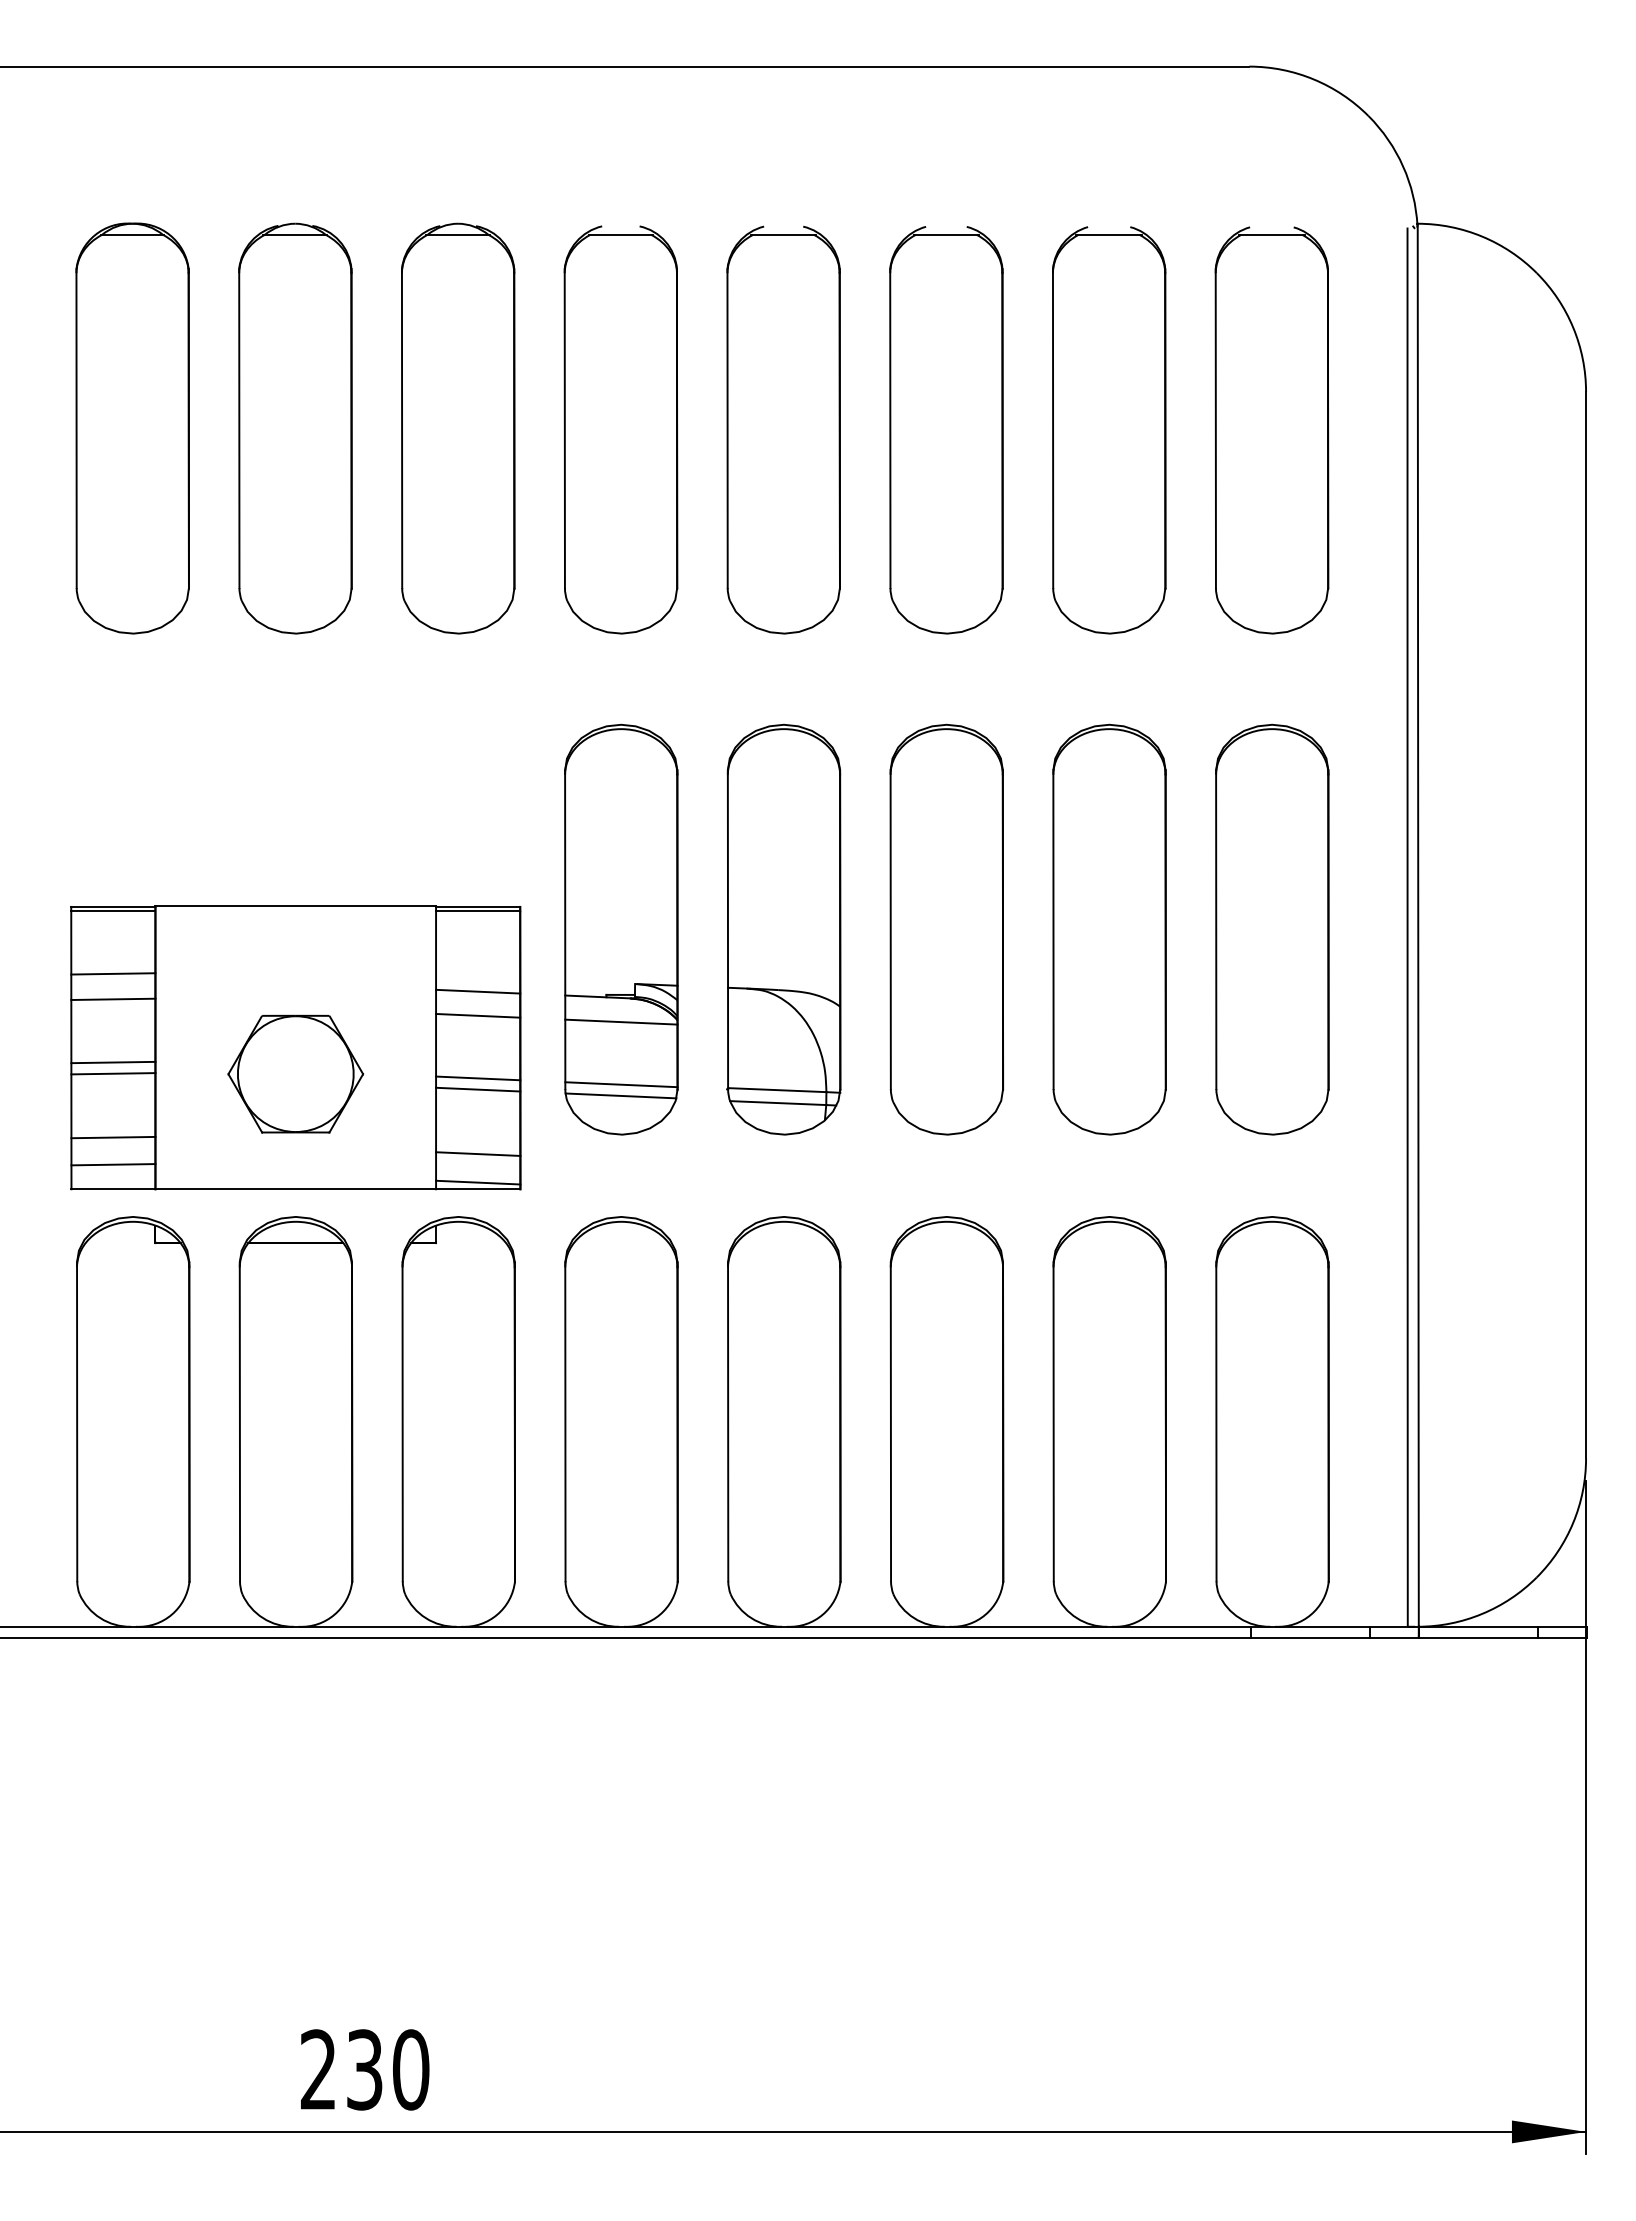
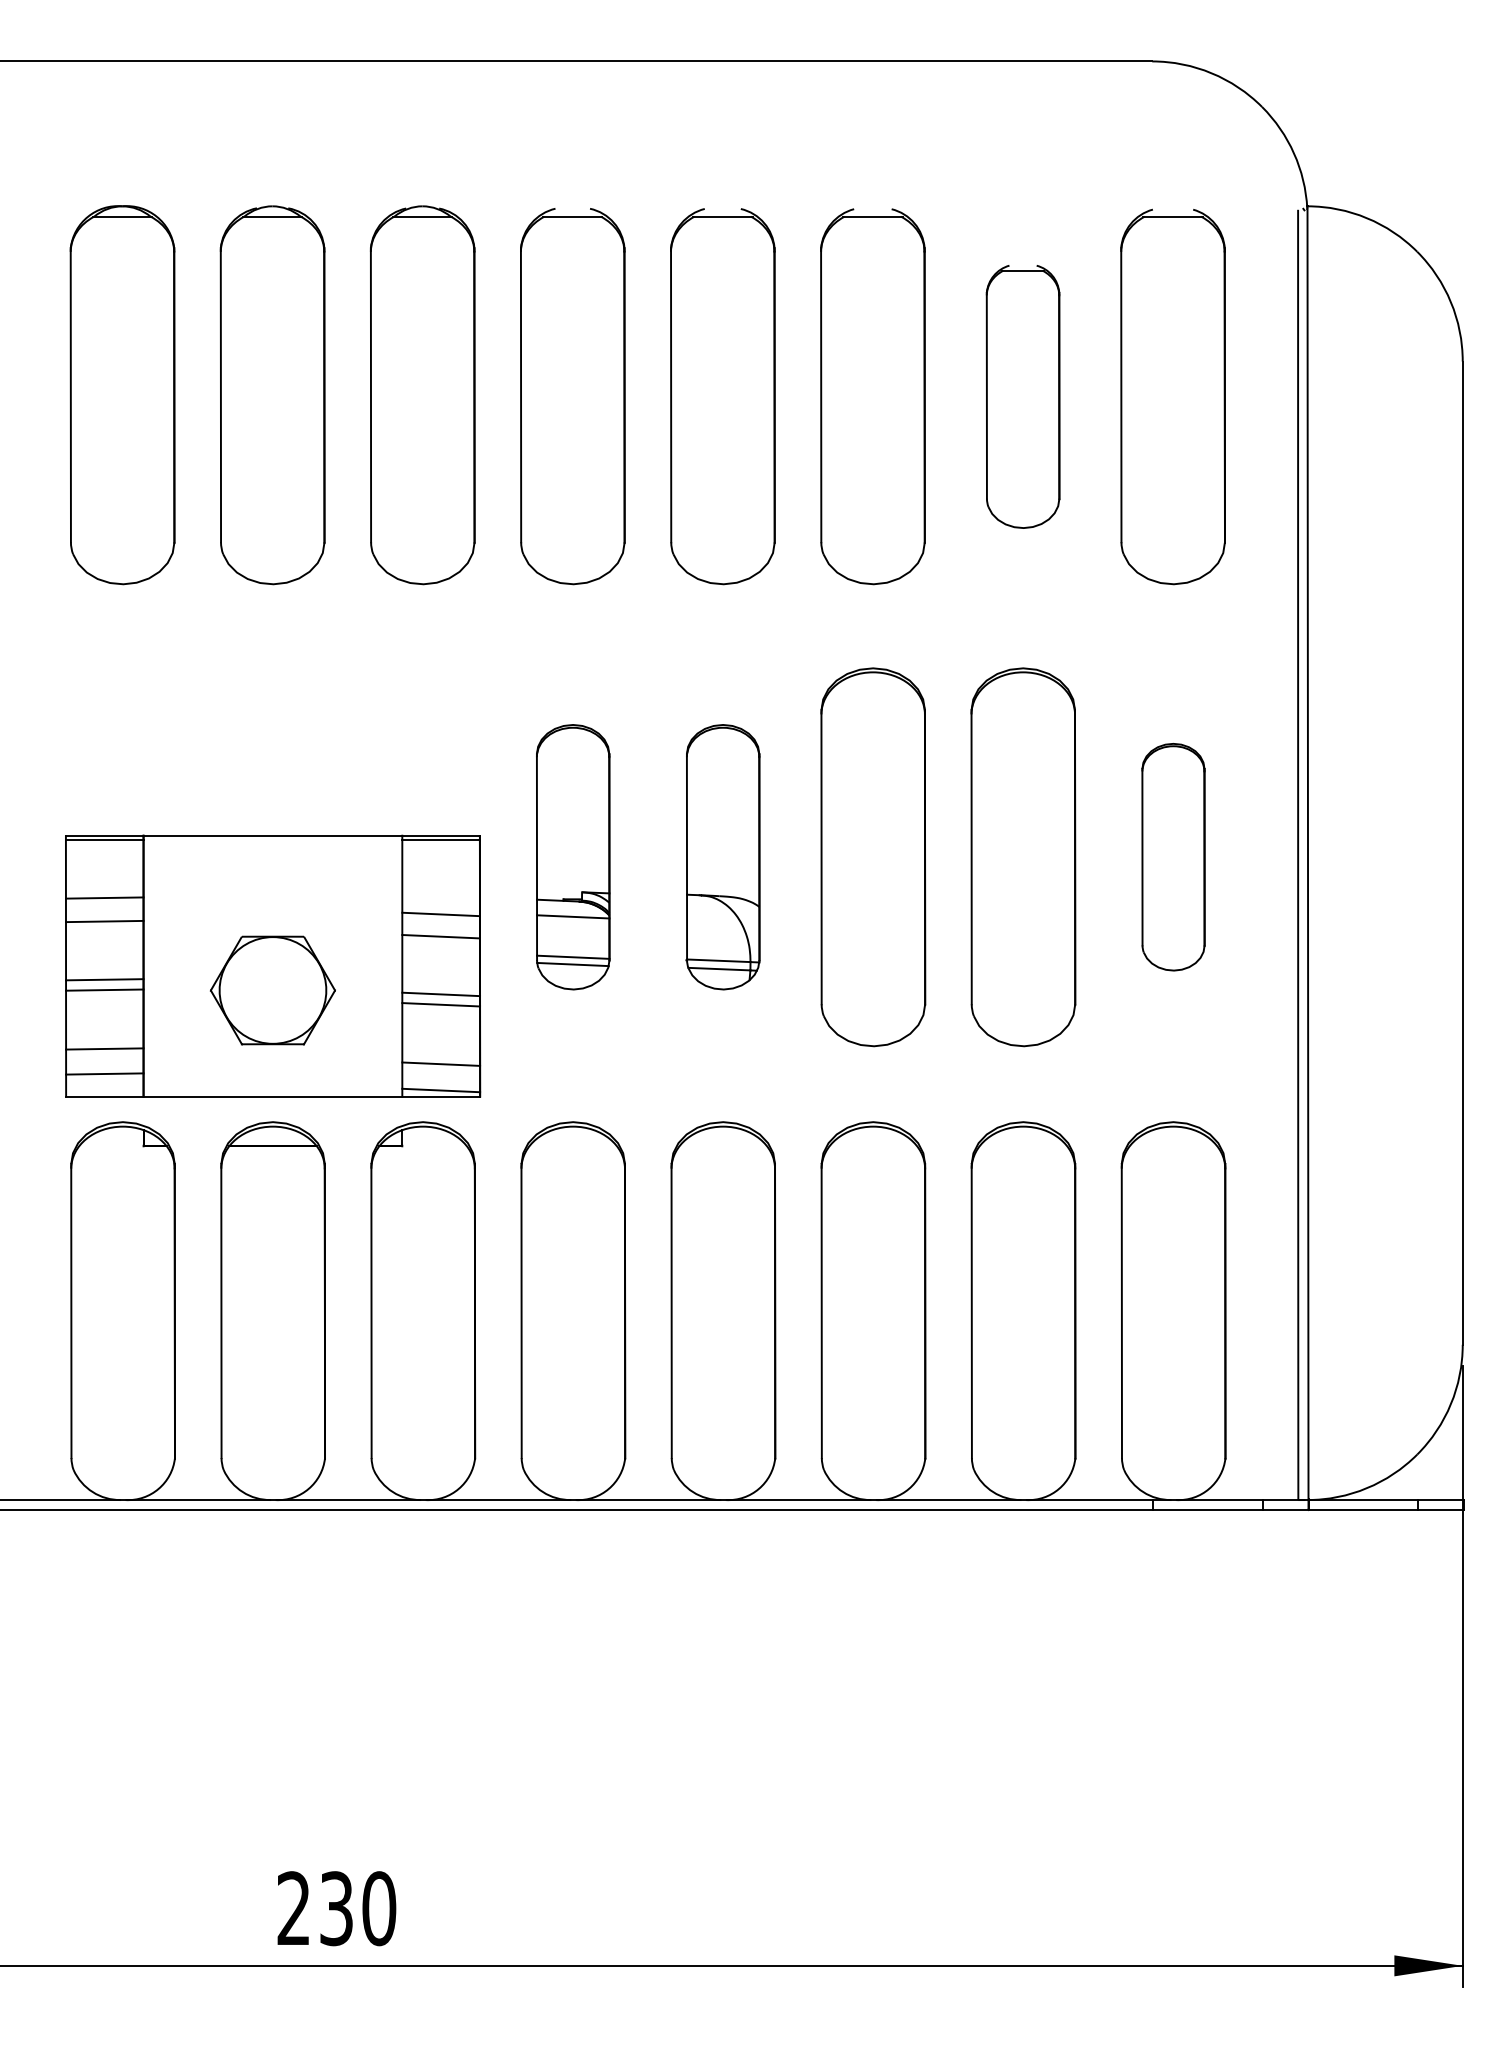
part: (1109, 430) -> (1023, 396), size x0.7
part: (621, 929) -> (573, 857), size x0.7
part: (783, 929) -> (722, 857), size x0.7
part: (1272, 929) -> (1173, 857), size x0.6

